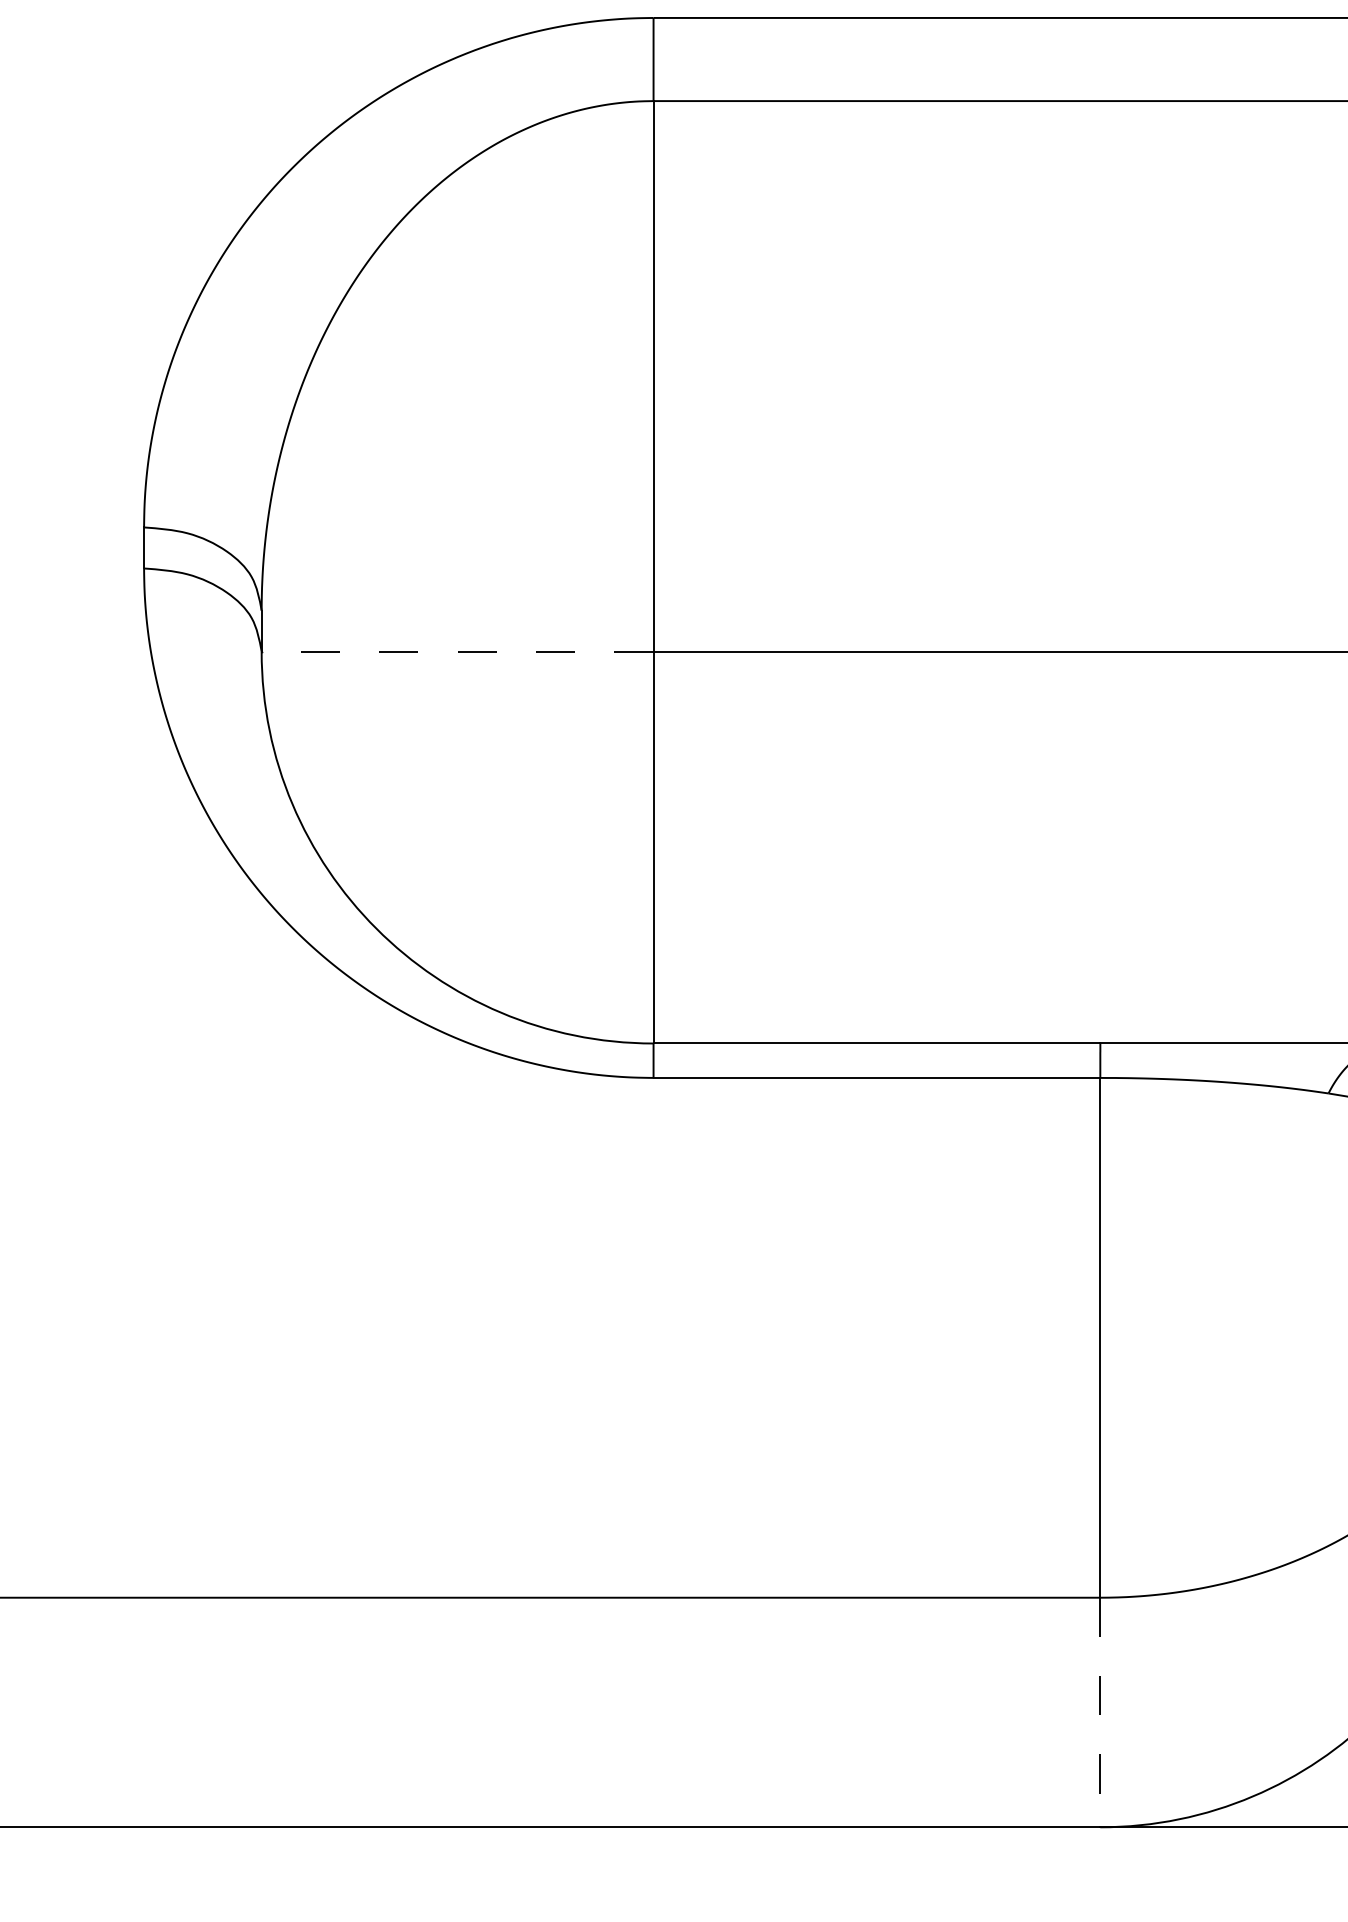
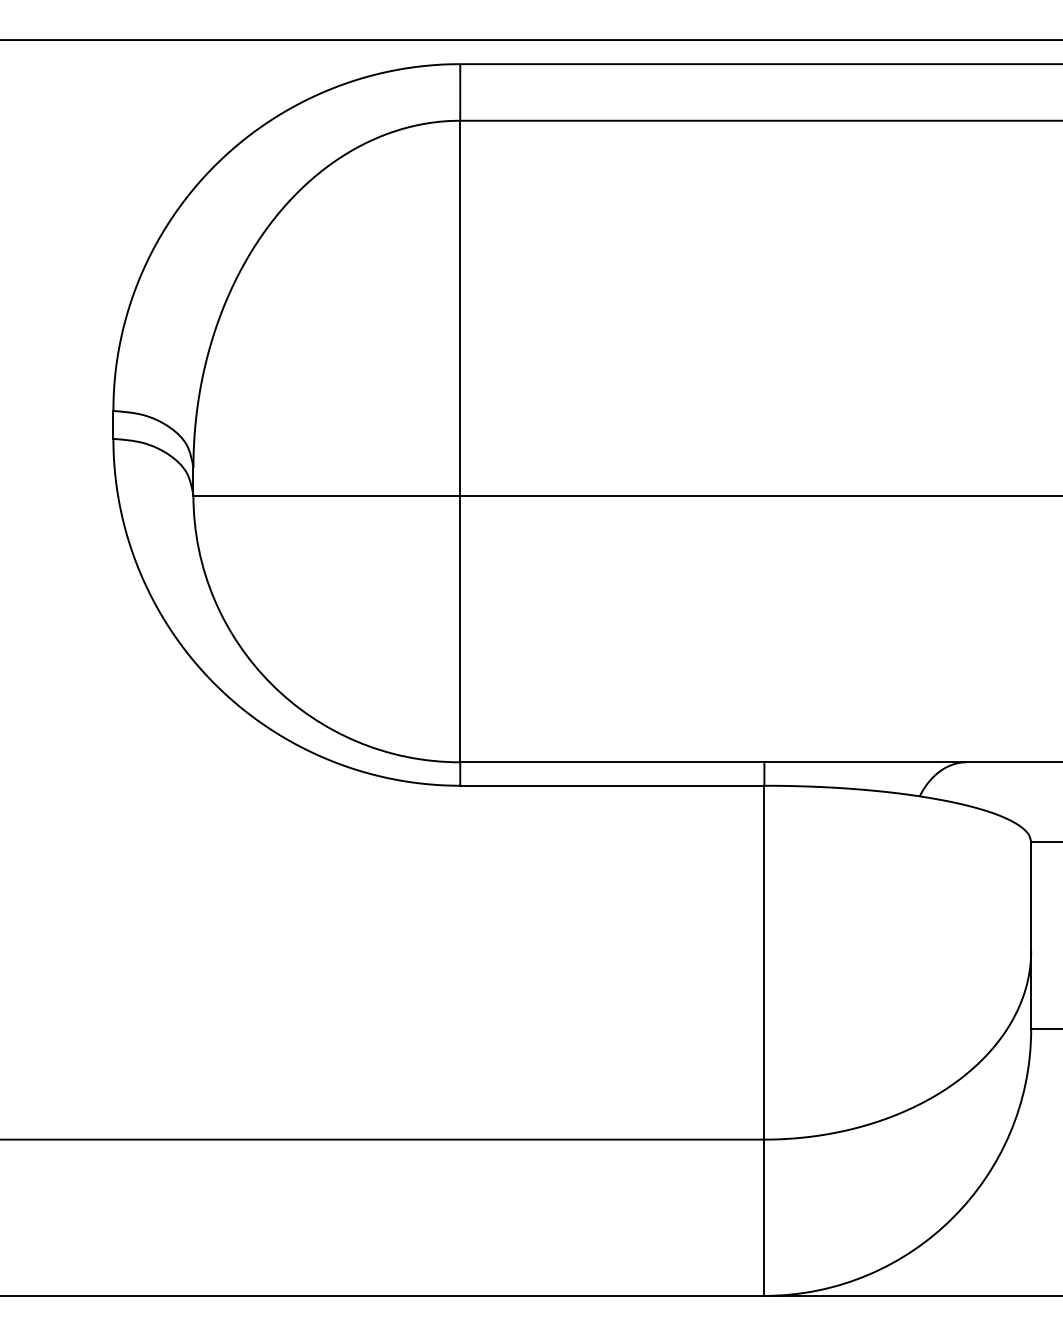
line: (457, 651) -> (326, 495), dashed -> solid
line: (1100, 1713) -> (764, 1218), dashed -> solid

